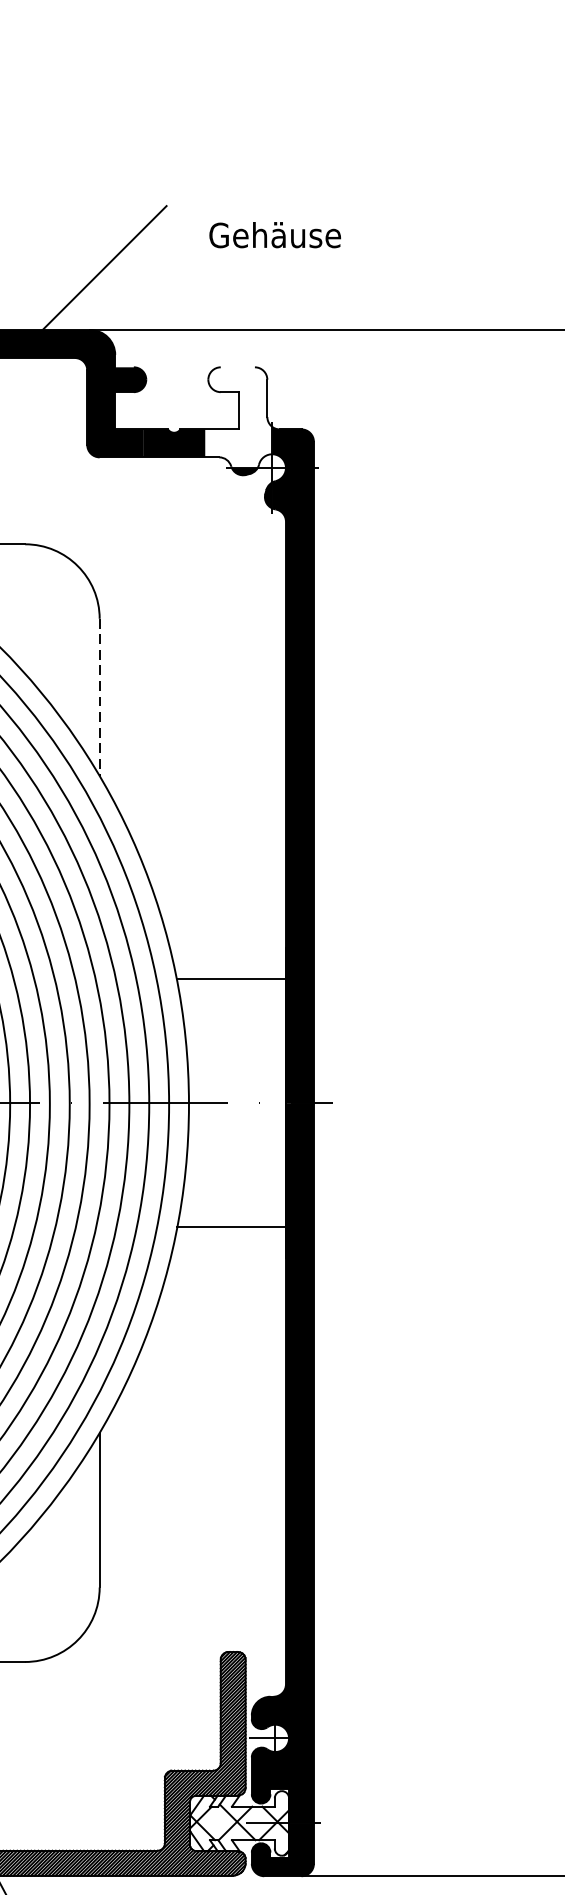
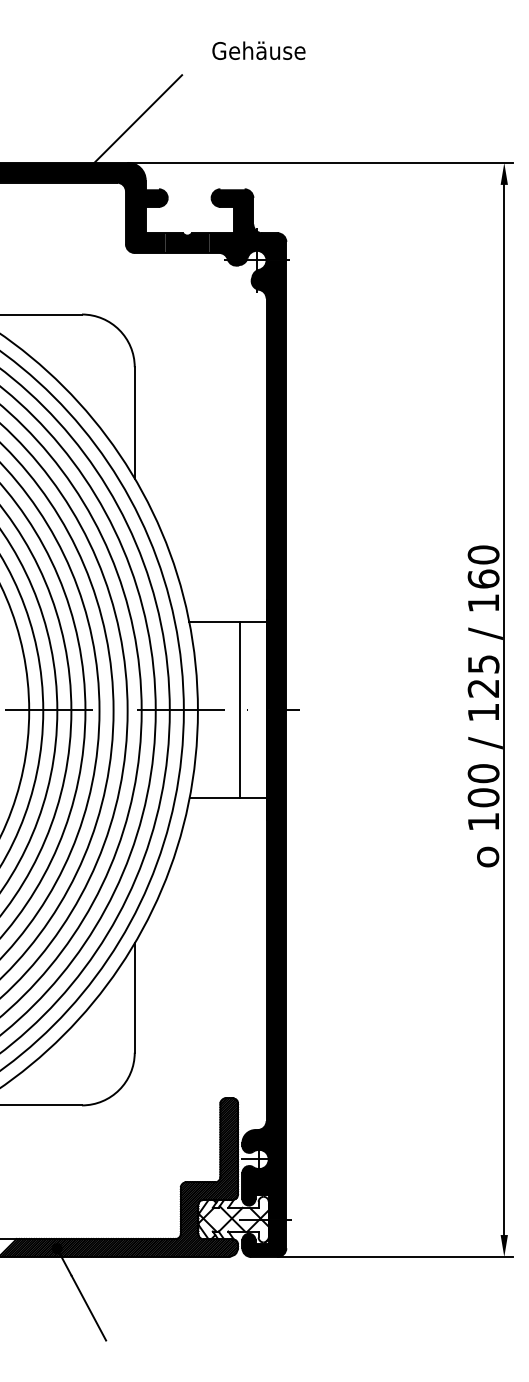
text: (274, 234) -> (258, 50), moved
fill: (237, 417) -> (232, 224), added
line: (99, 696) -> (134, 422), dashed -> solid
line: (249, 1102) -> (240, 709), added

